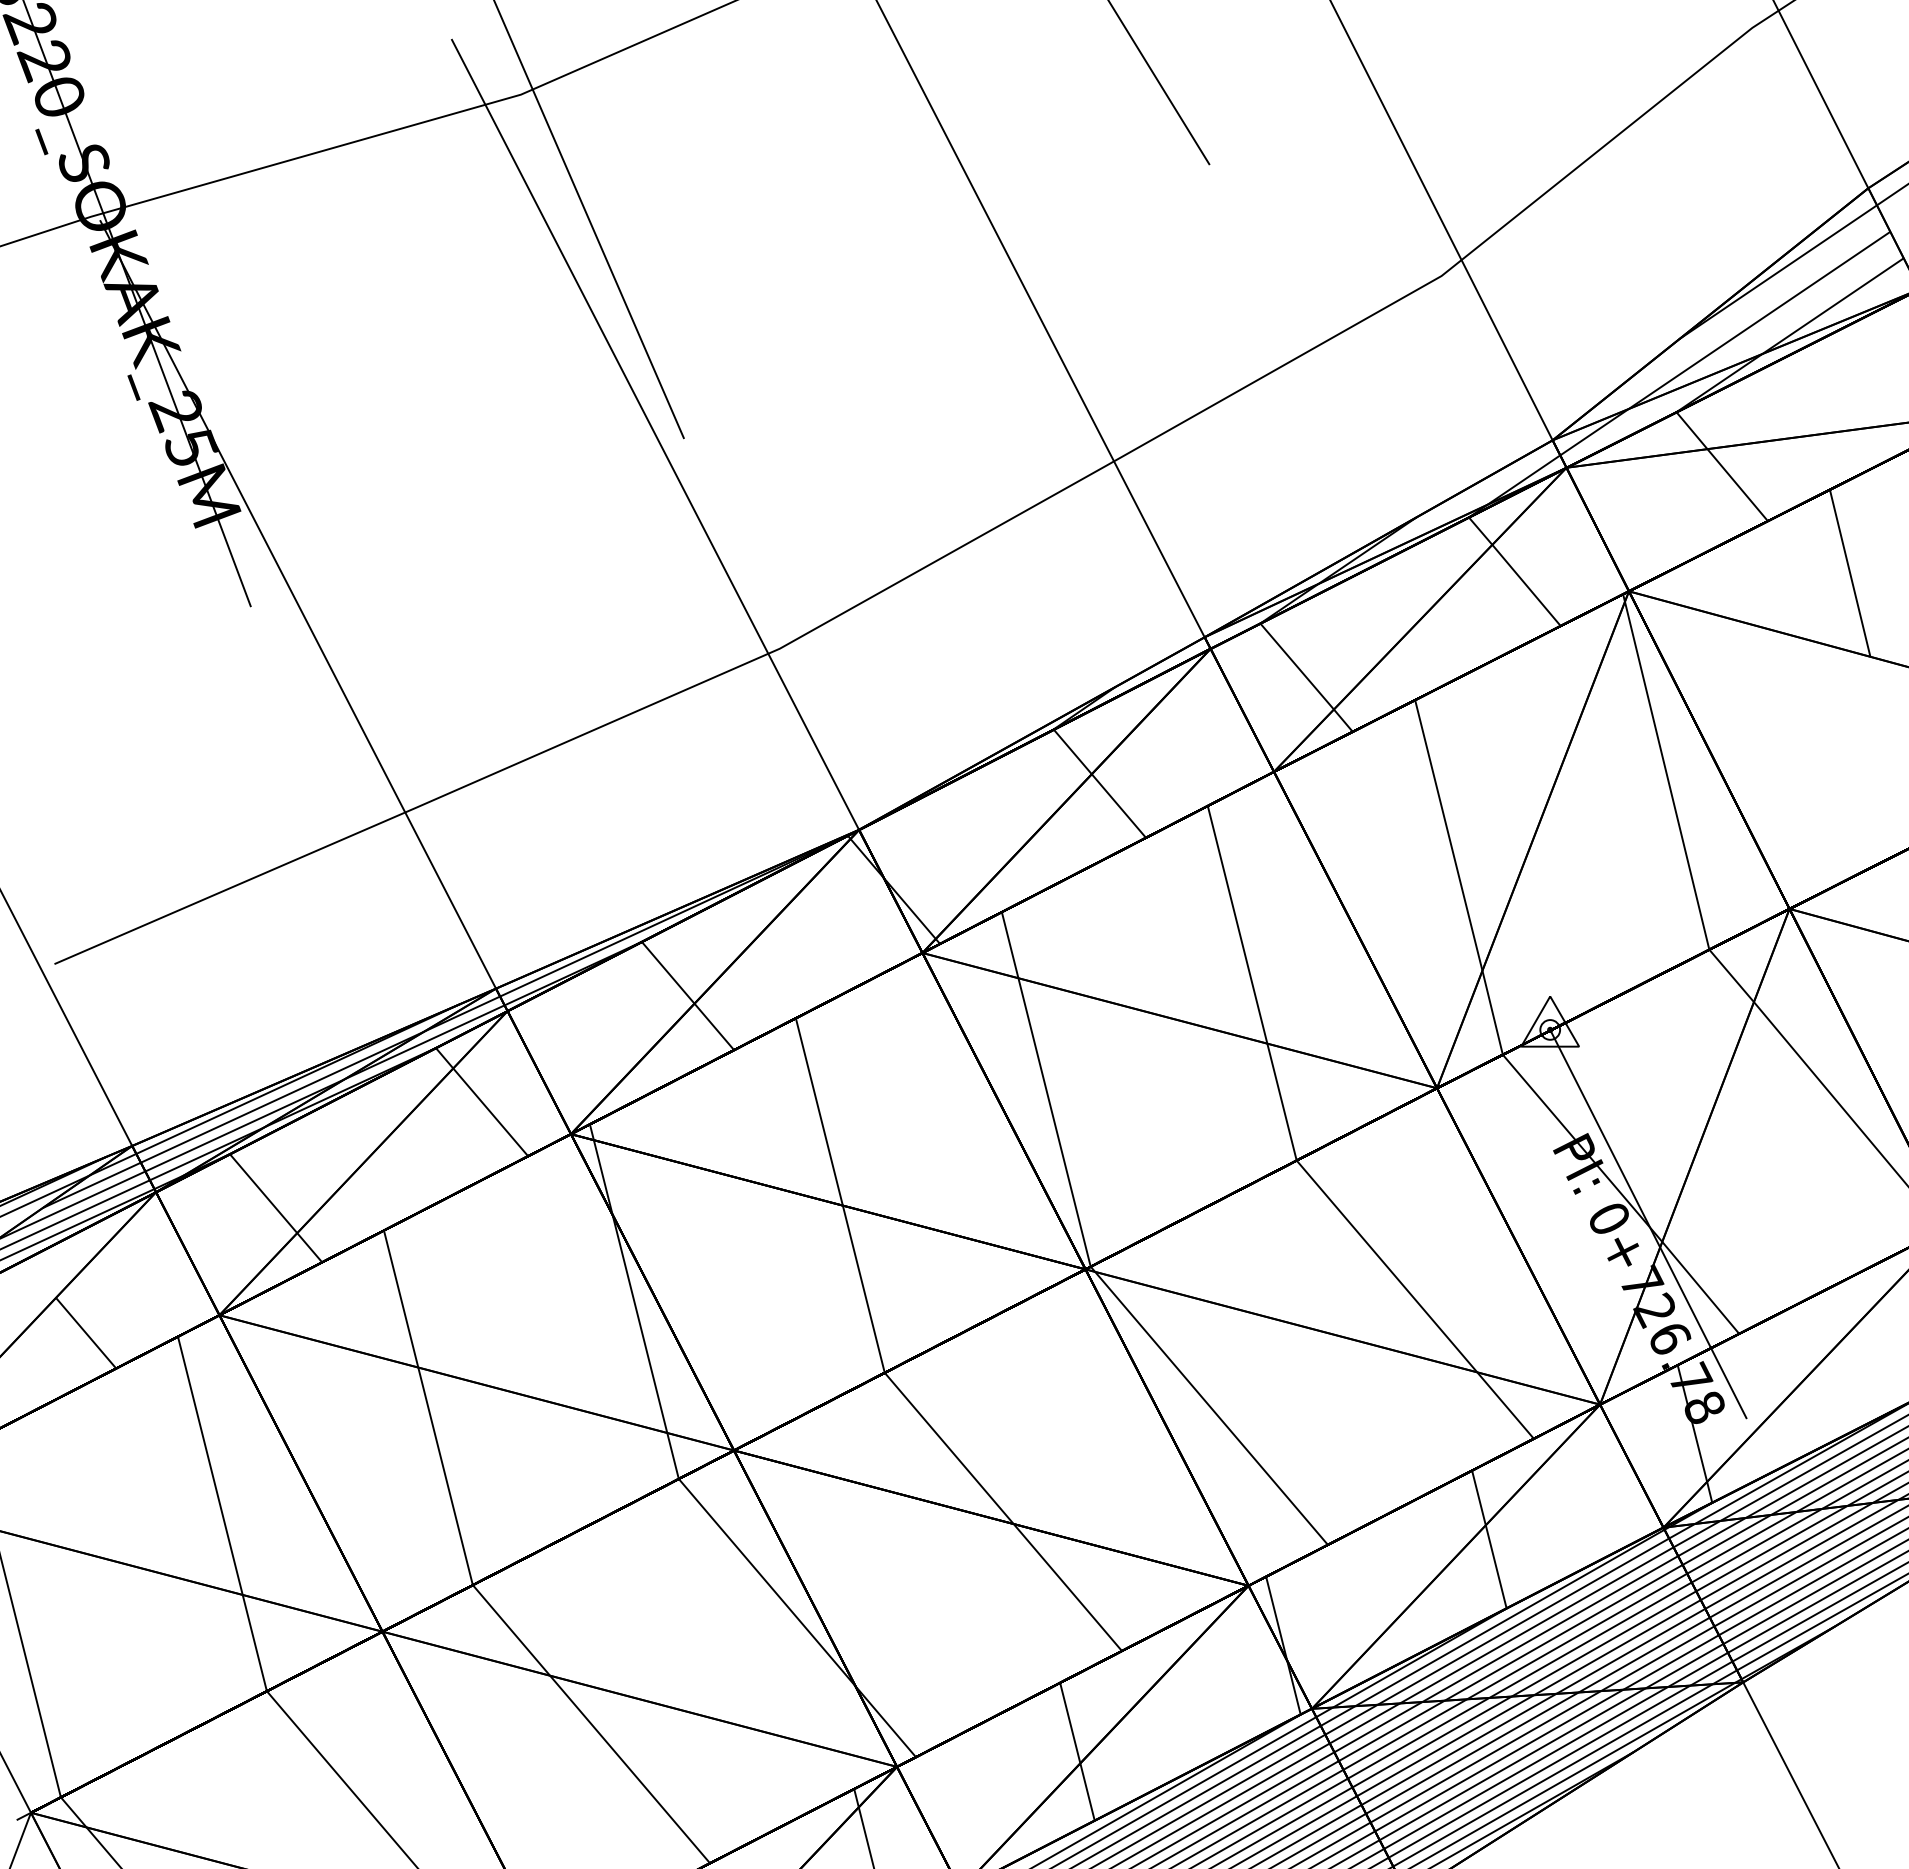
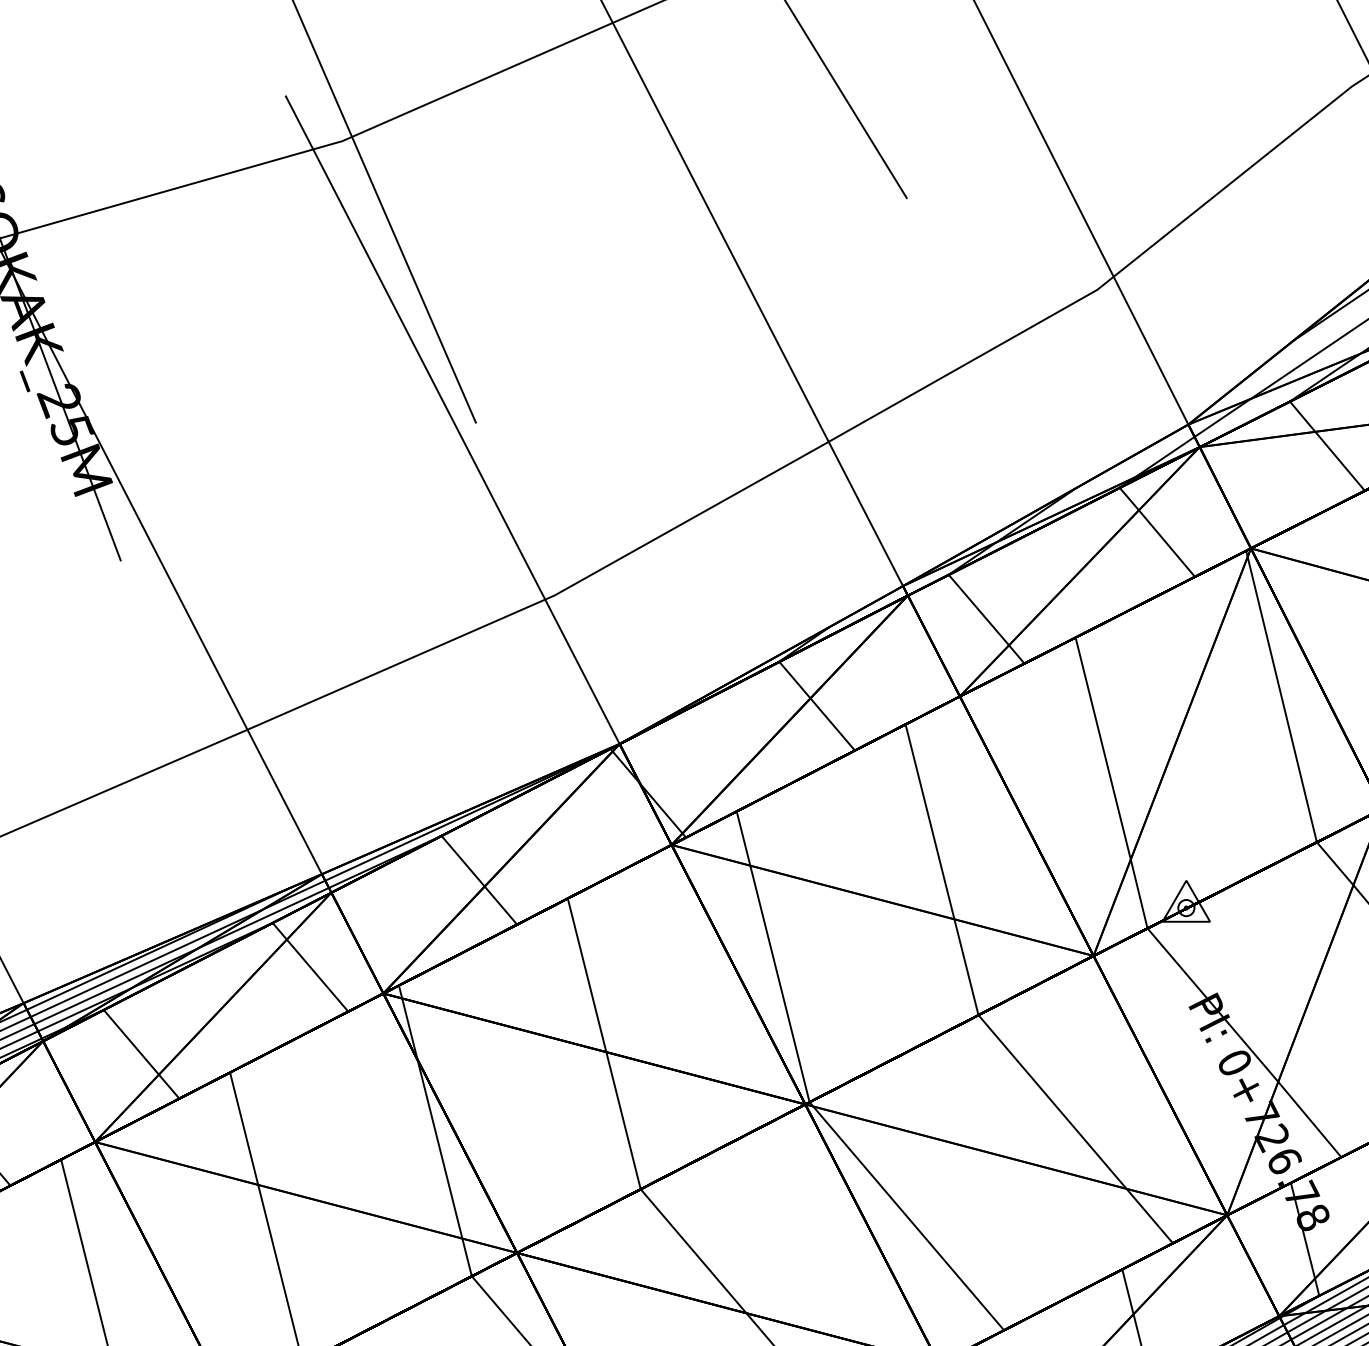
line: (1648, 1223) -> (1266, 1066), removed

